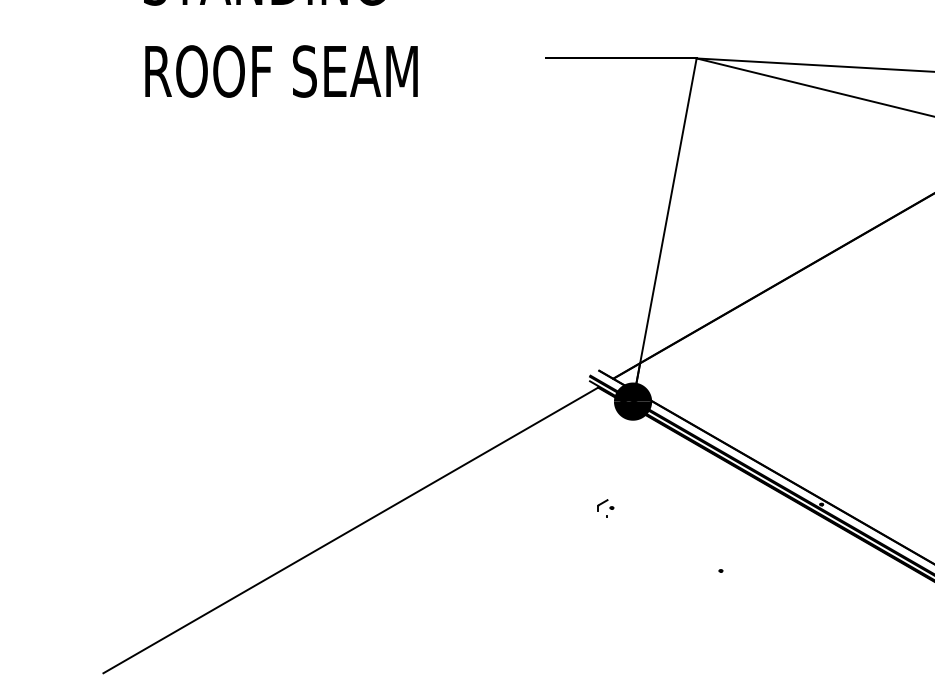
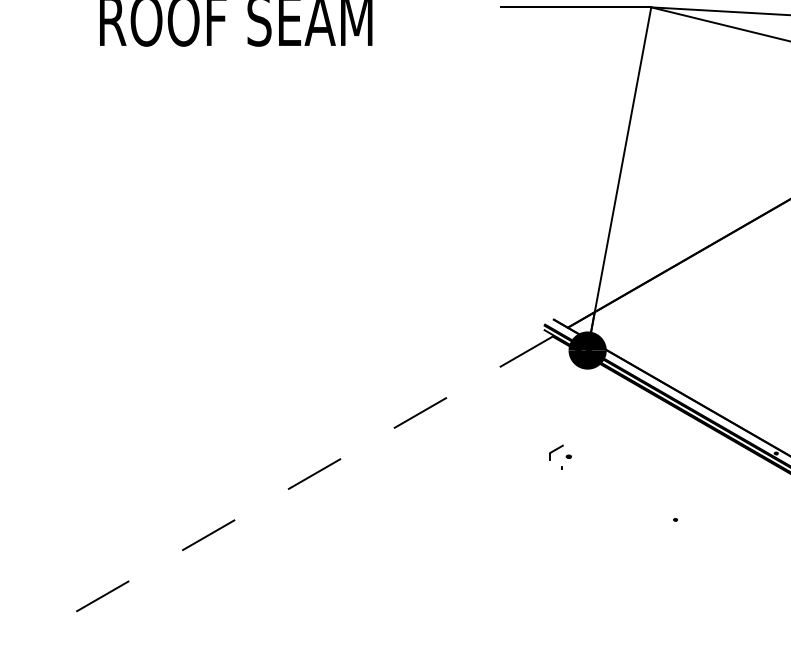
part: (605, 508) -> (560, 457), size x1.4
line: (350, 530) -> (305, 479), solid -> dashed

